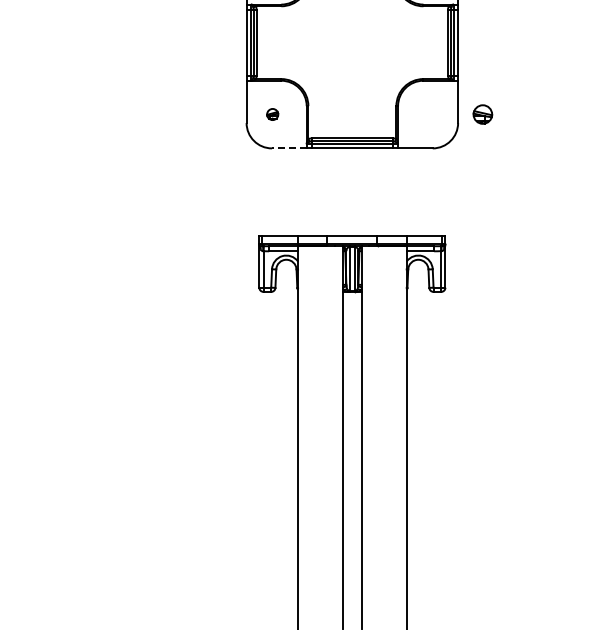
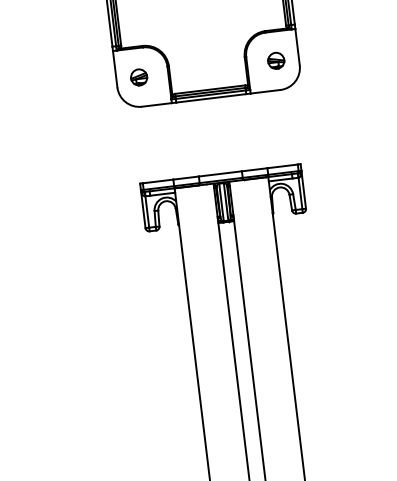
part: (272, 114) -> (138, 77), size x1.67
part: (482, 114) -> (275, 60), moved
line: (288, 148) -> (156, 105), dashed -> solid

